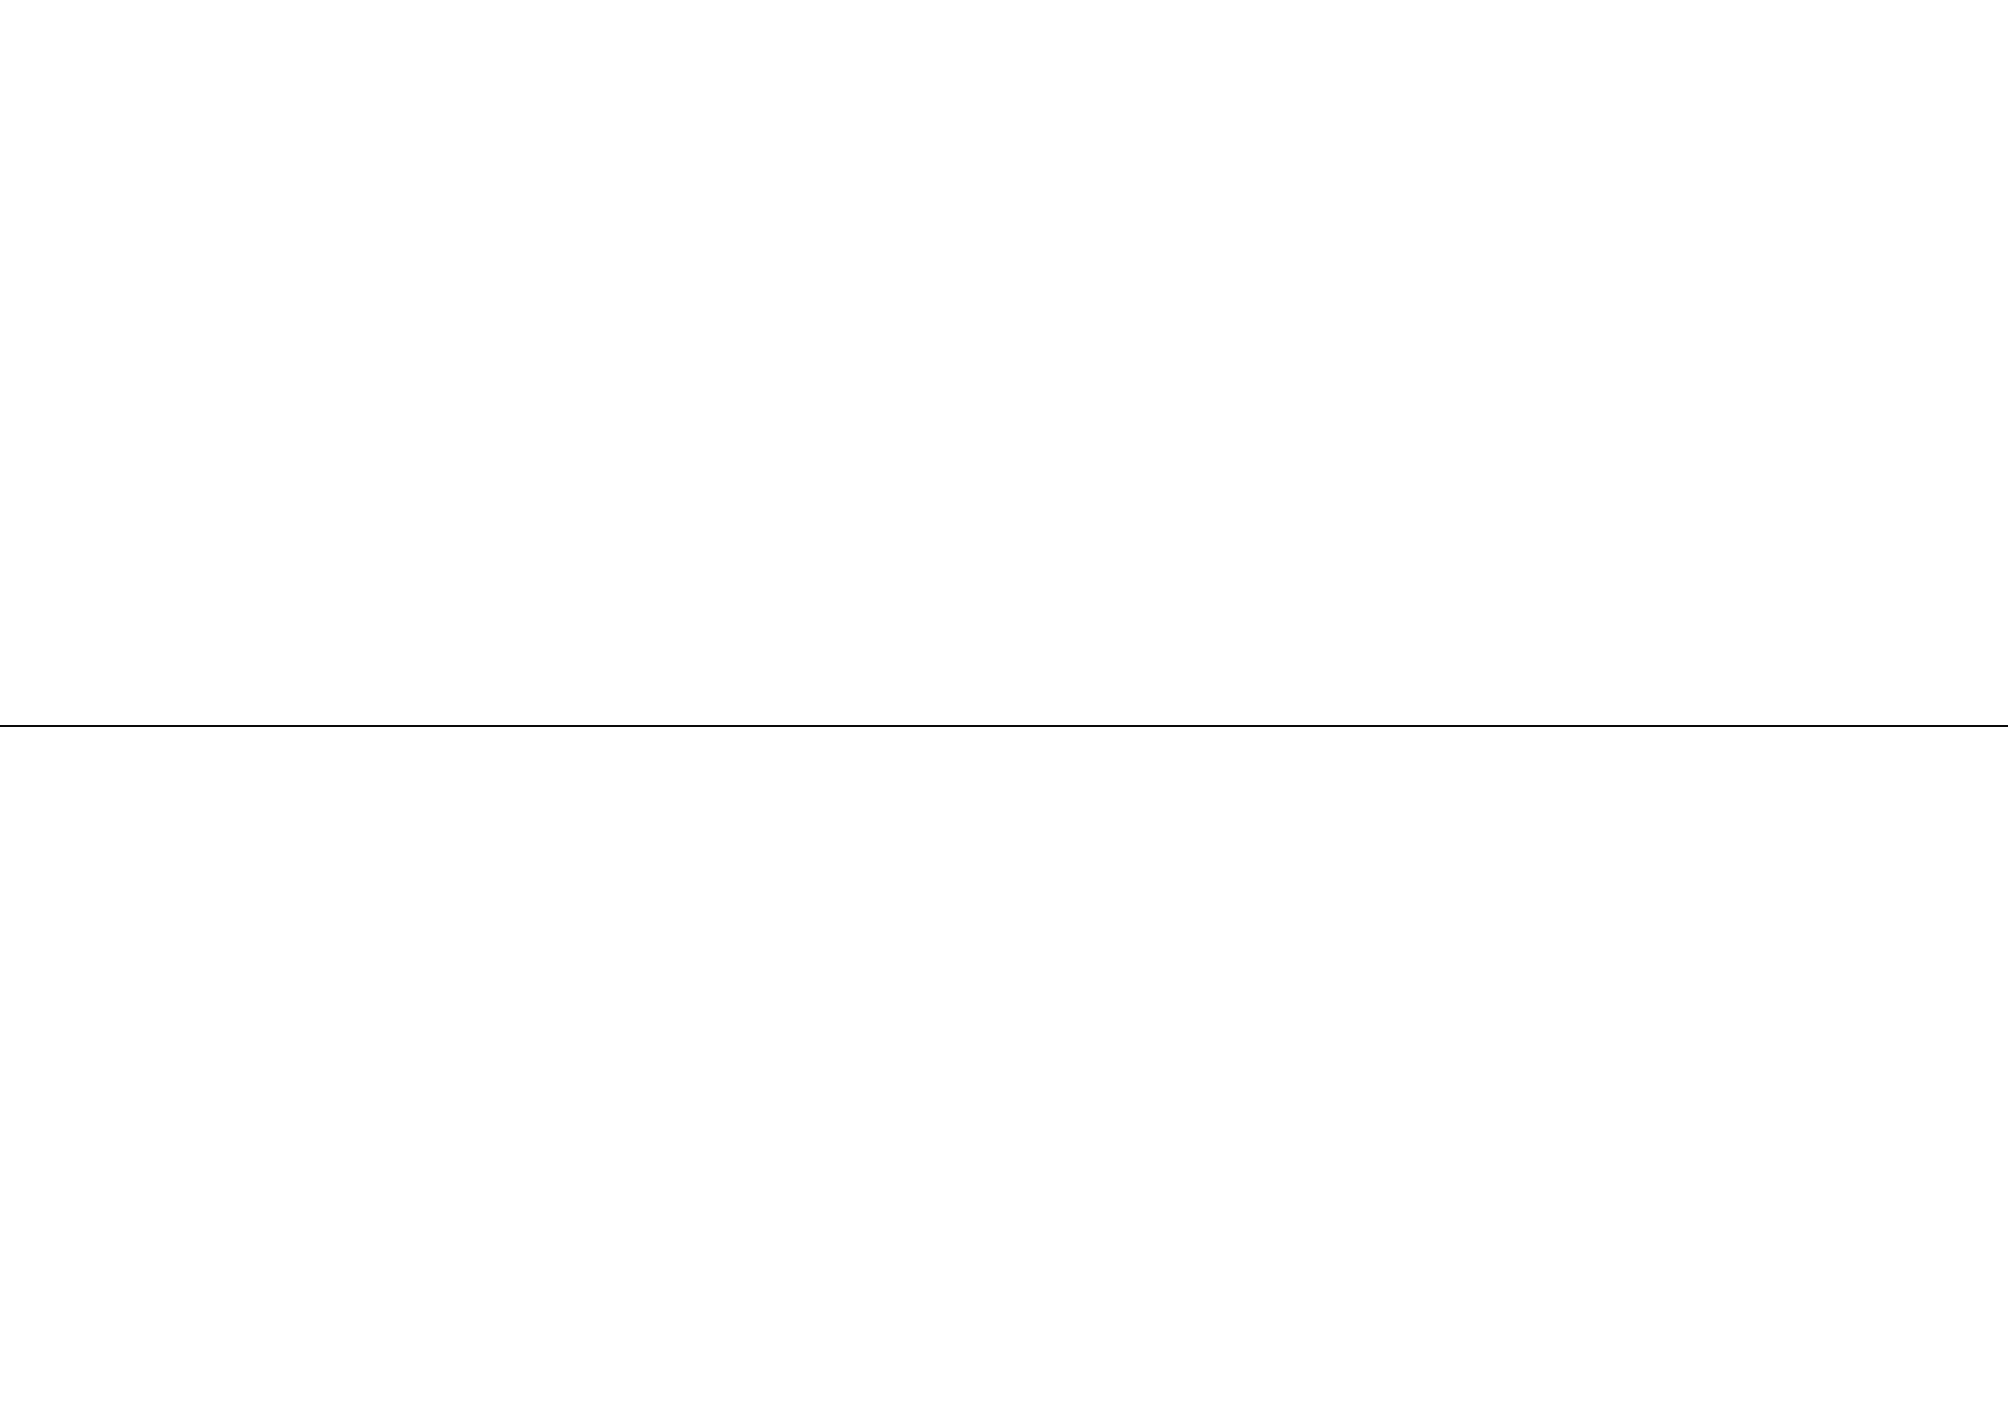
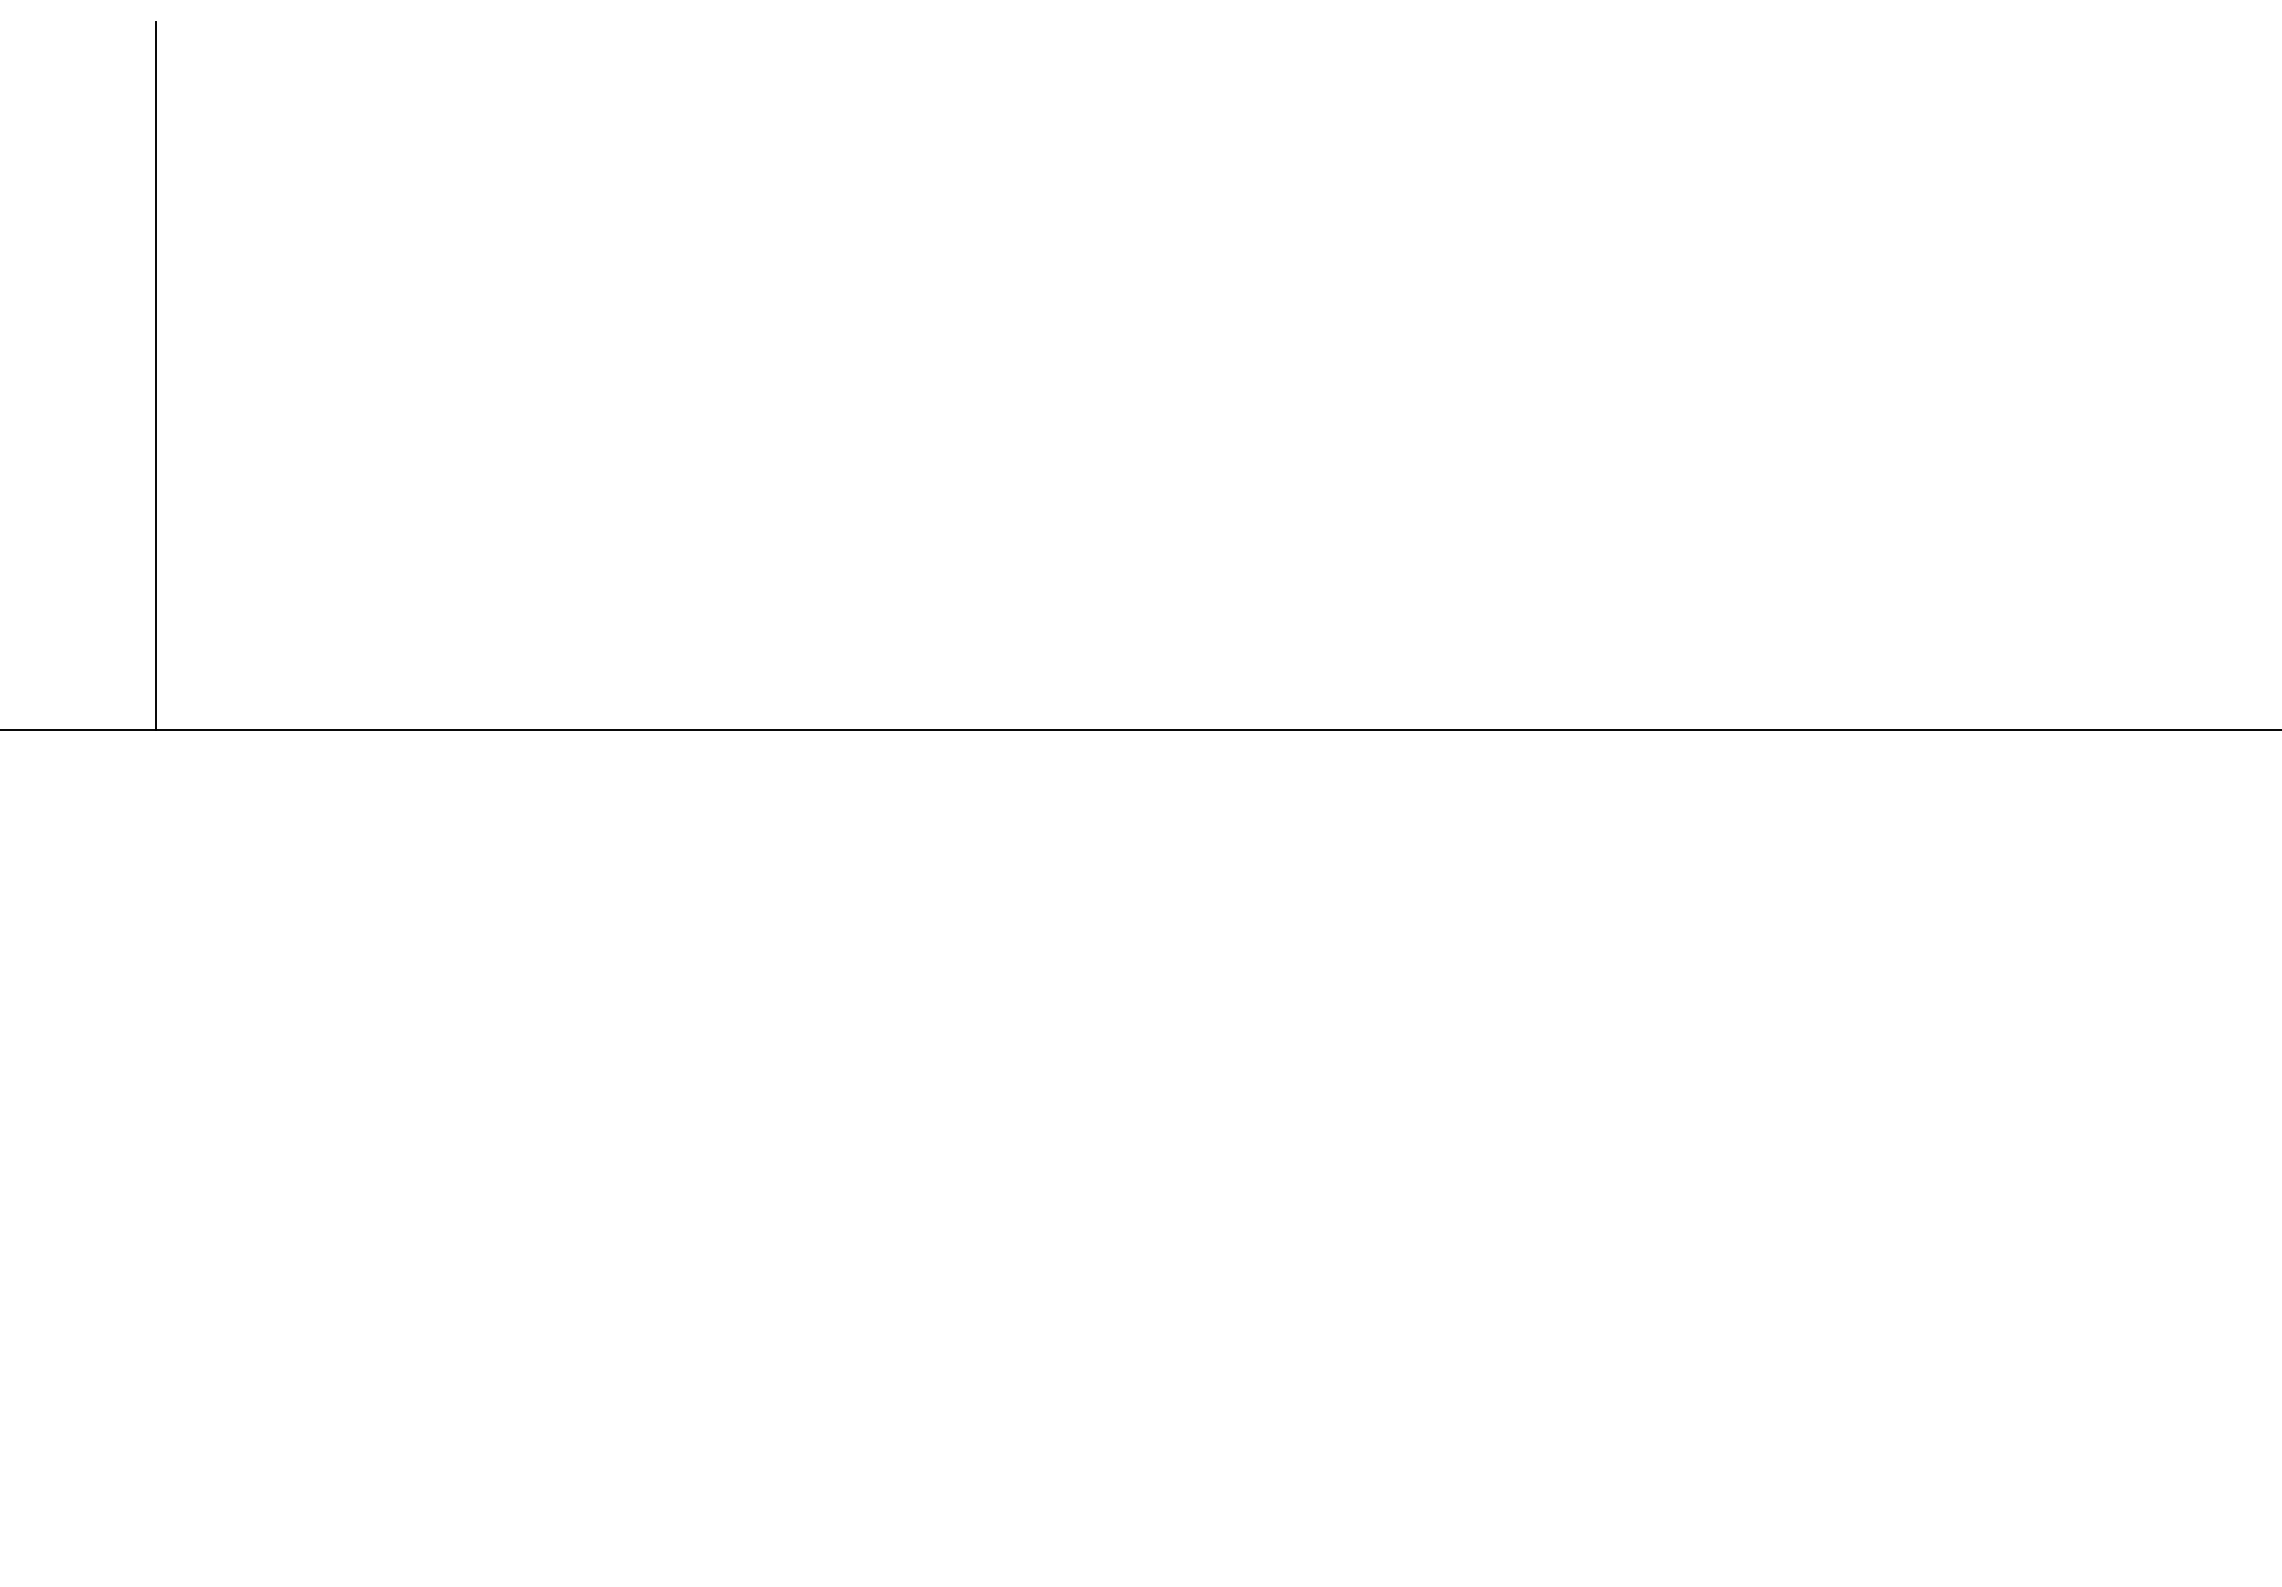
line: (36, 371) -> (155, 375), added

